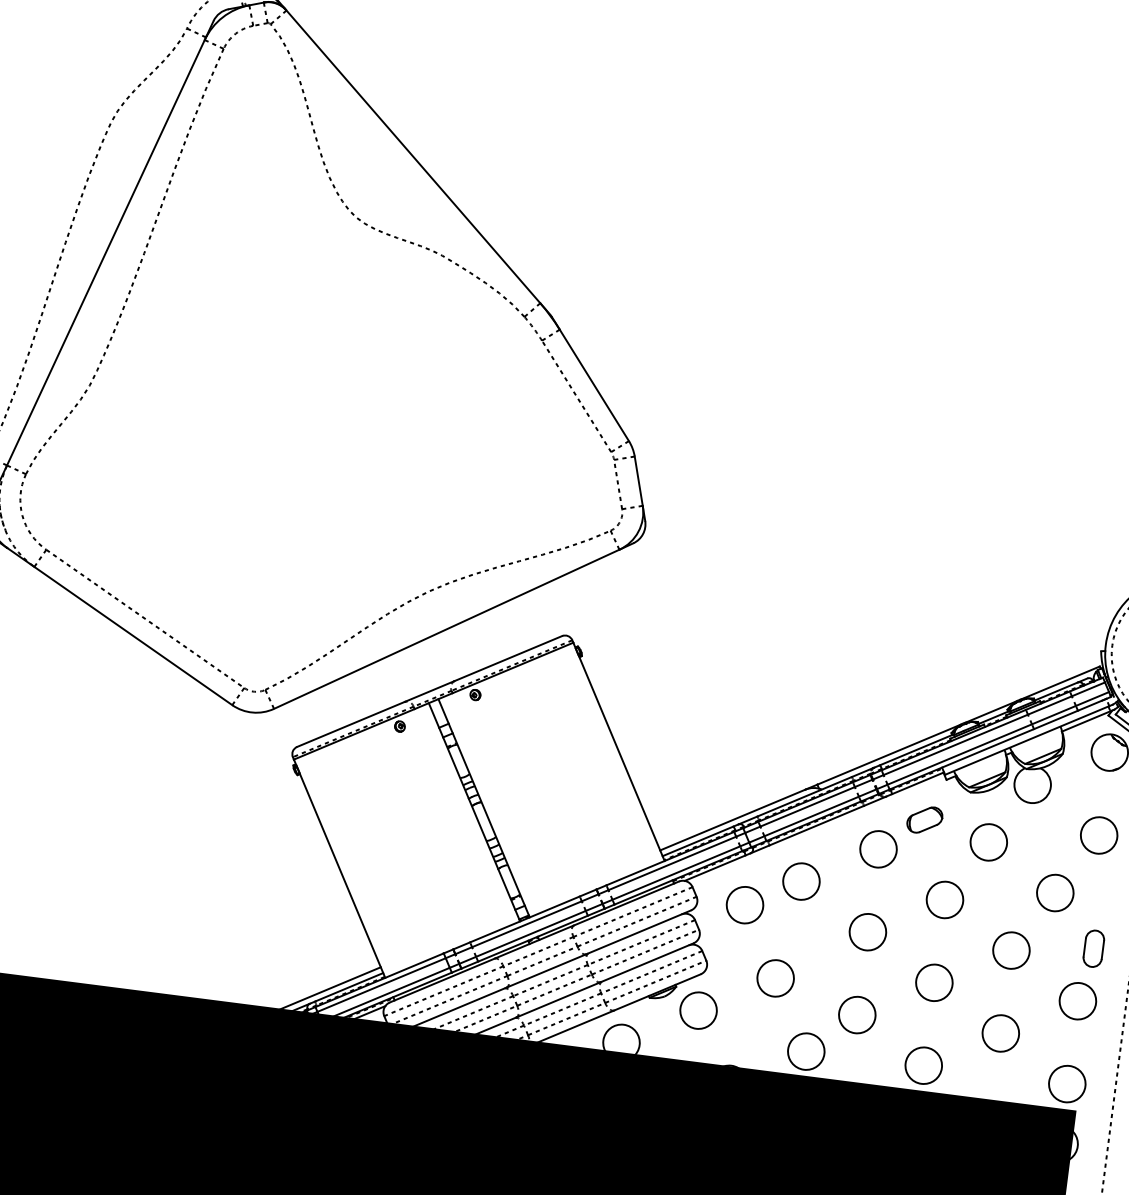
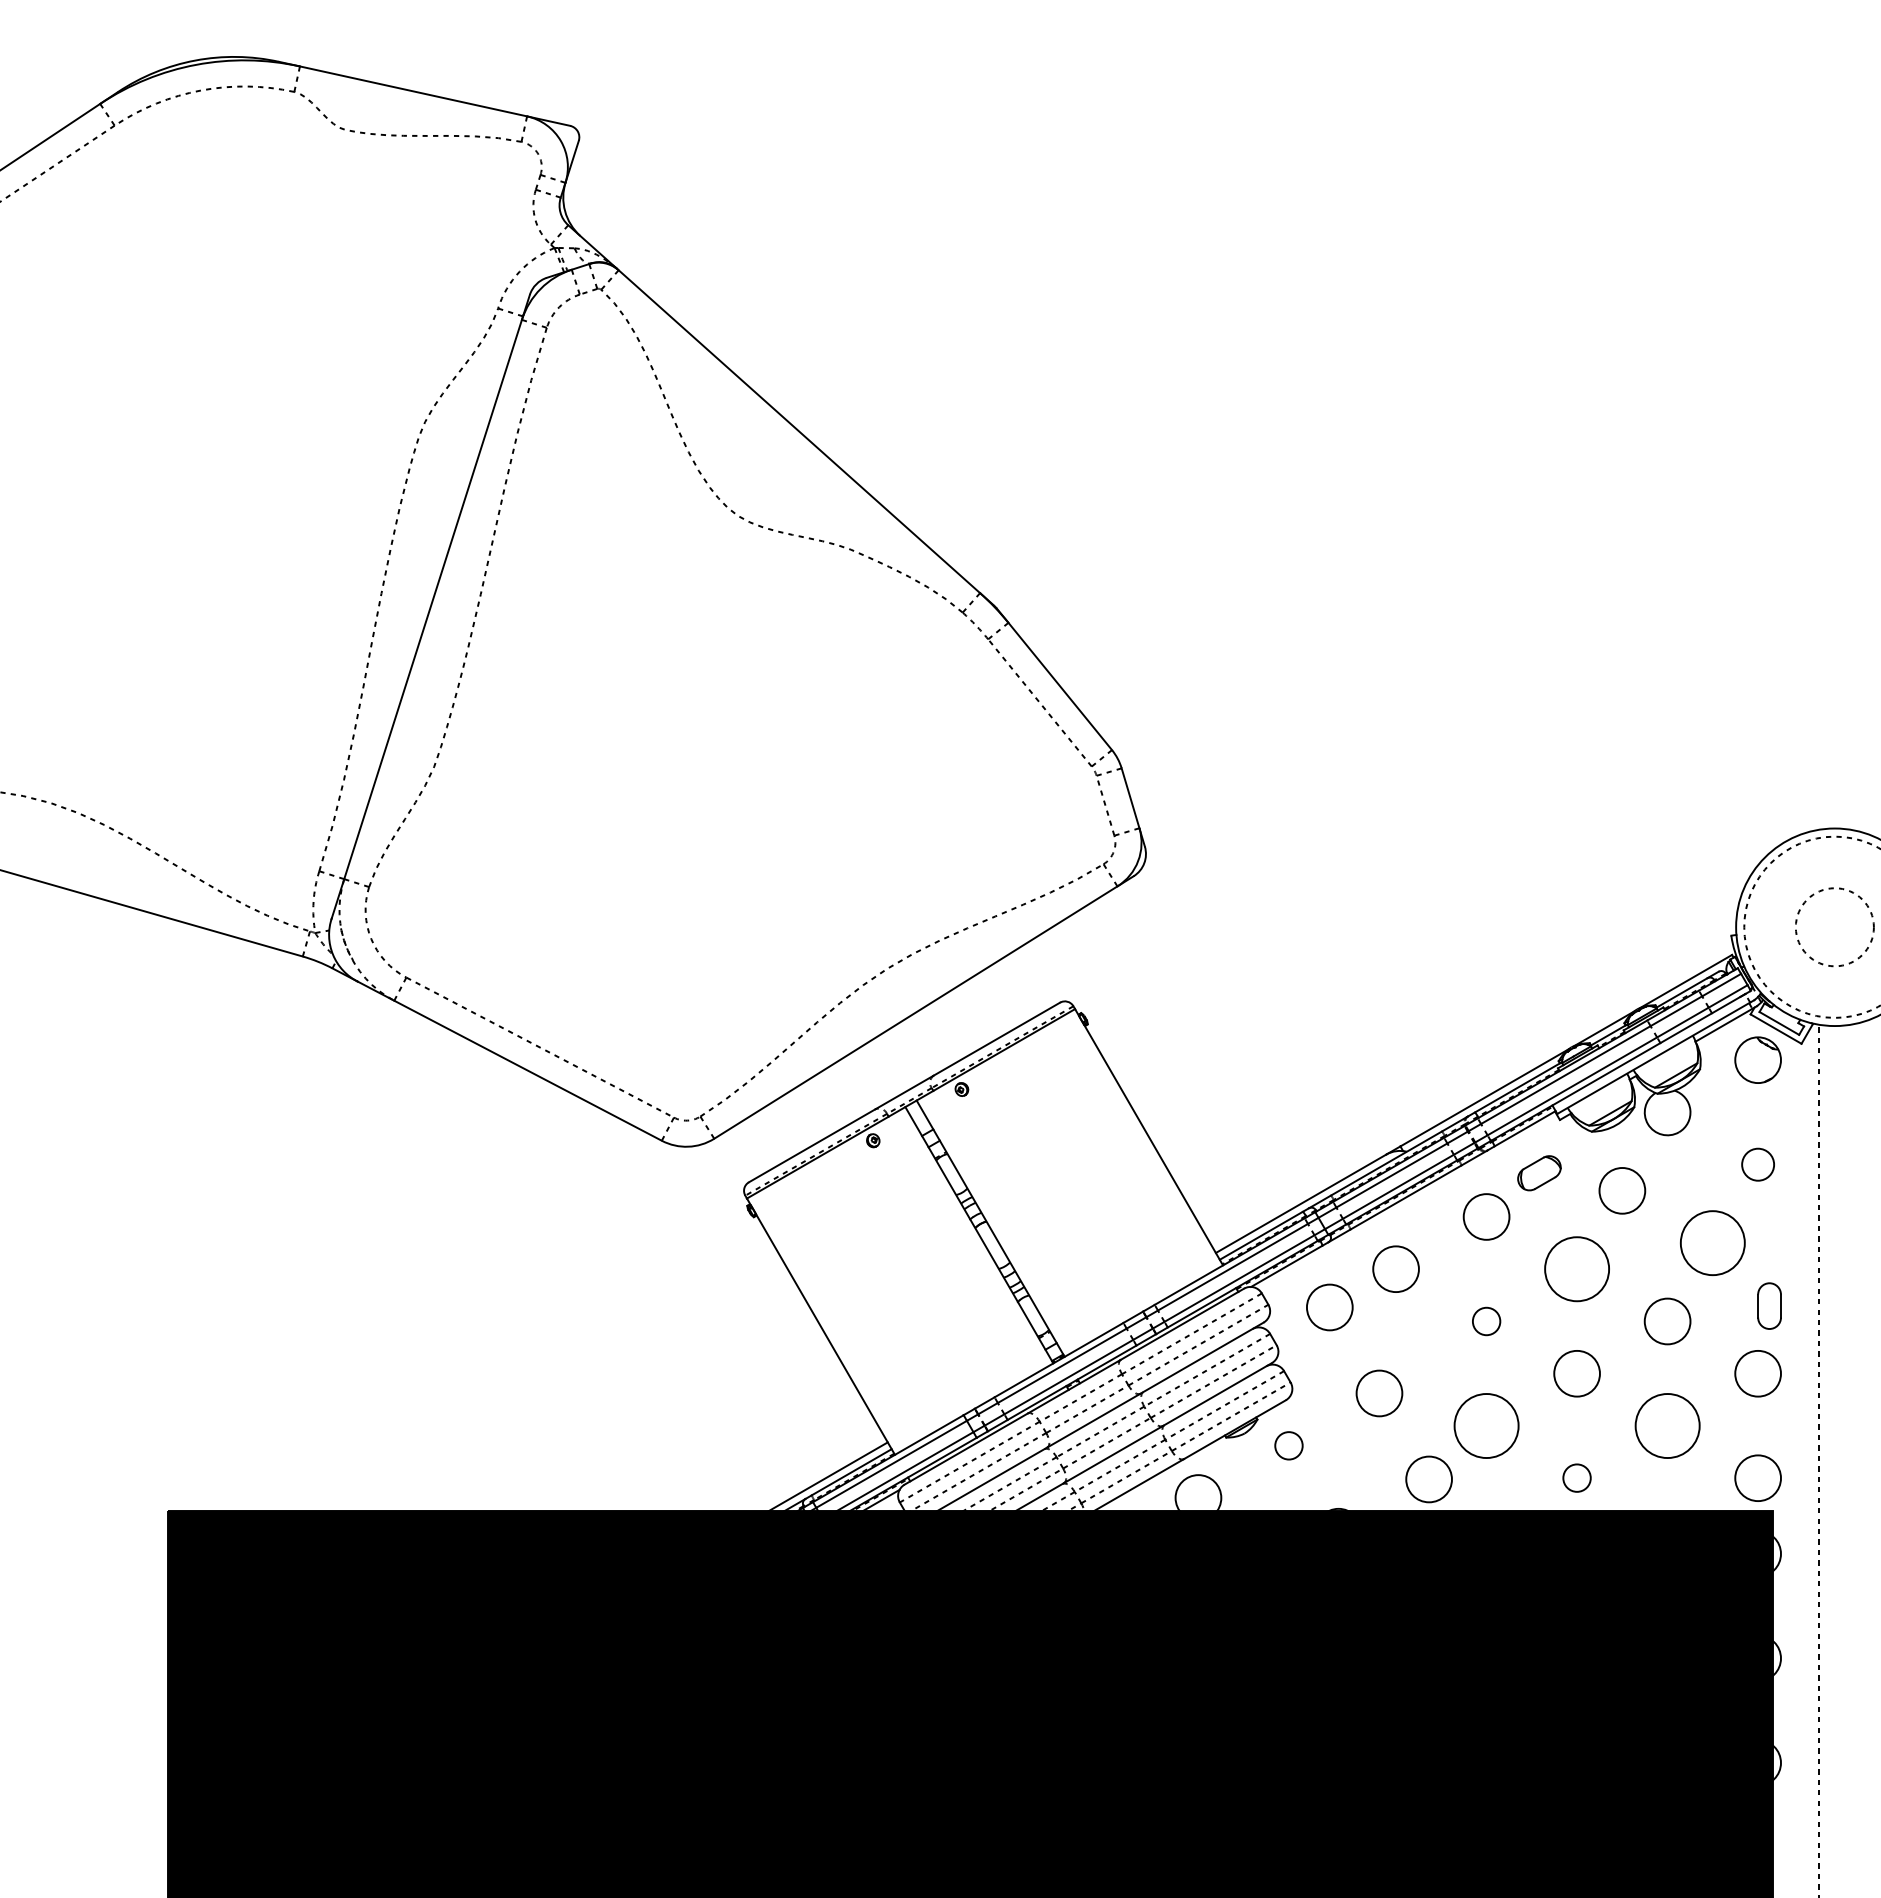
circle: (1098, 835) -> (1757, 1164), size x0.7
circle: (1055, 892) -> (1712, 1242), size x1.4
circle: (944, 900) -> (1576, 1269), size x1.4
circle: (867, 932) -> (1486, 1321), size x0.6
circle: (698, 1010) -> (1288, 1445), size x0.6
circle: (857, 1014) -> (1486, 1425), size x1.4
circle: (1000, 1033) -> (1667, 1425), size x1.4
circle: (923, 1065) -> (1576, 1477), size x0.6

